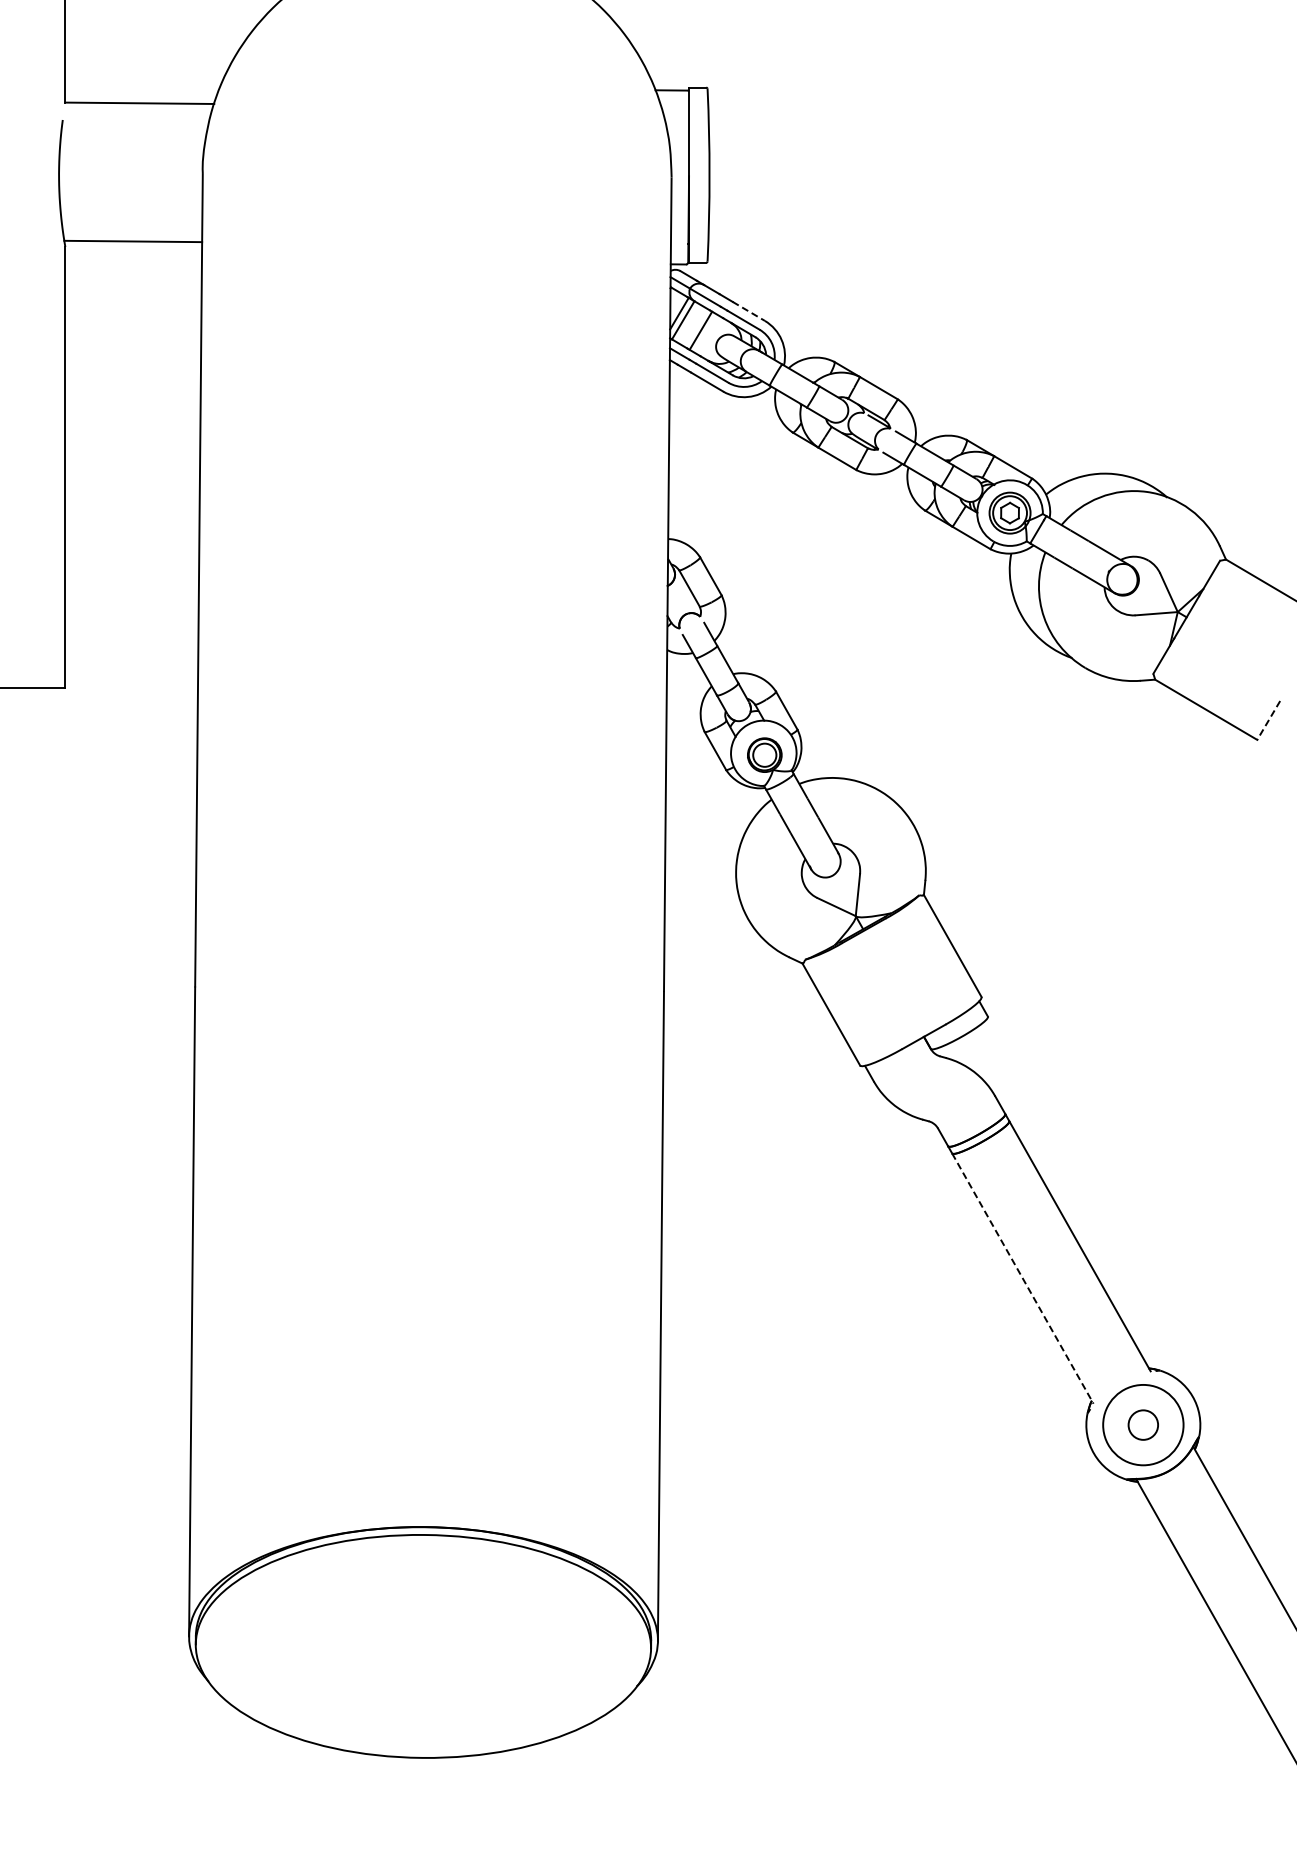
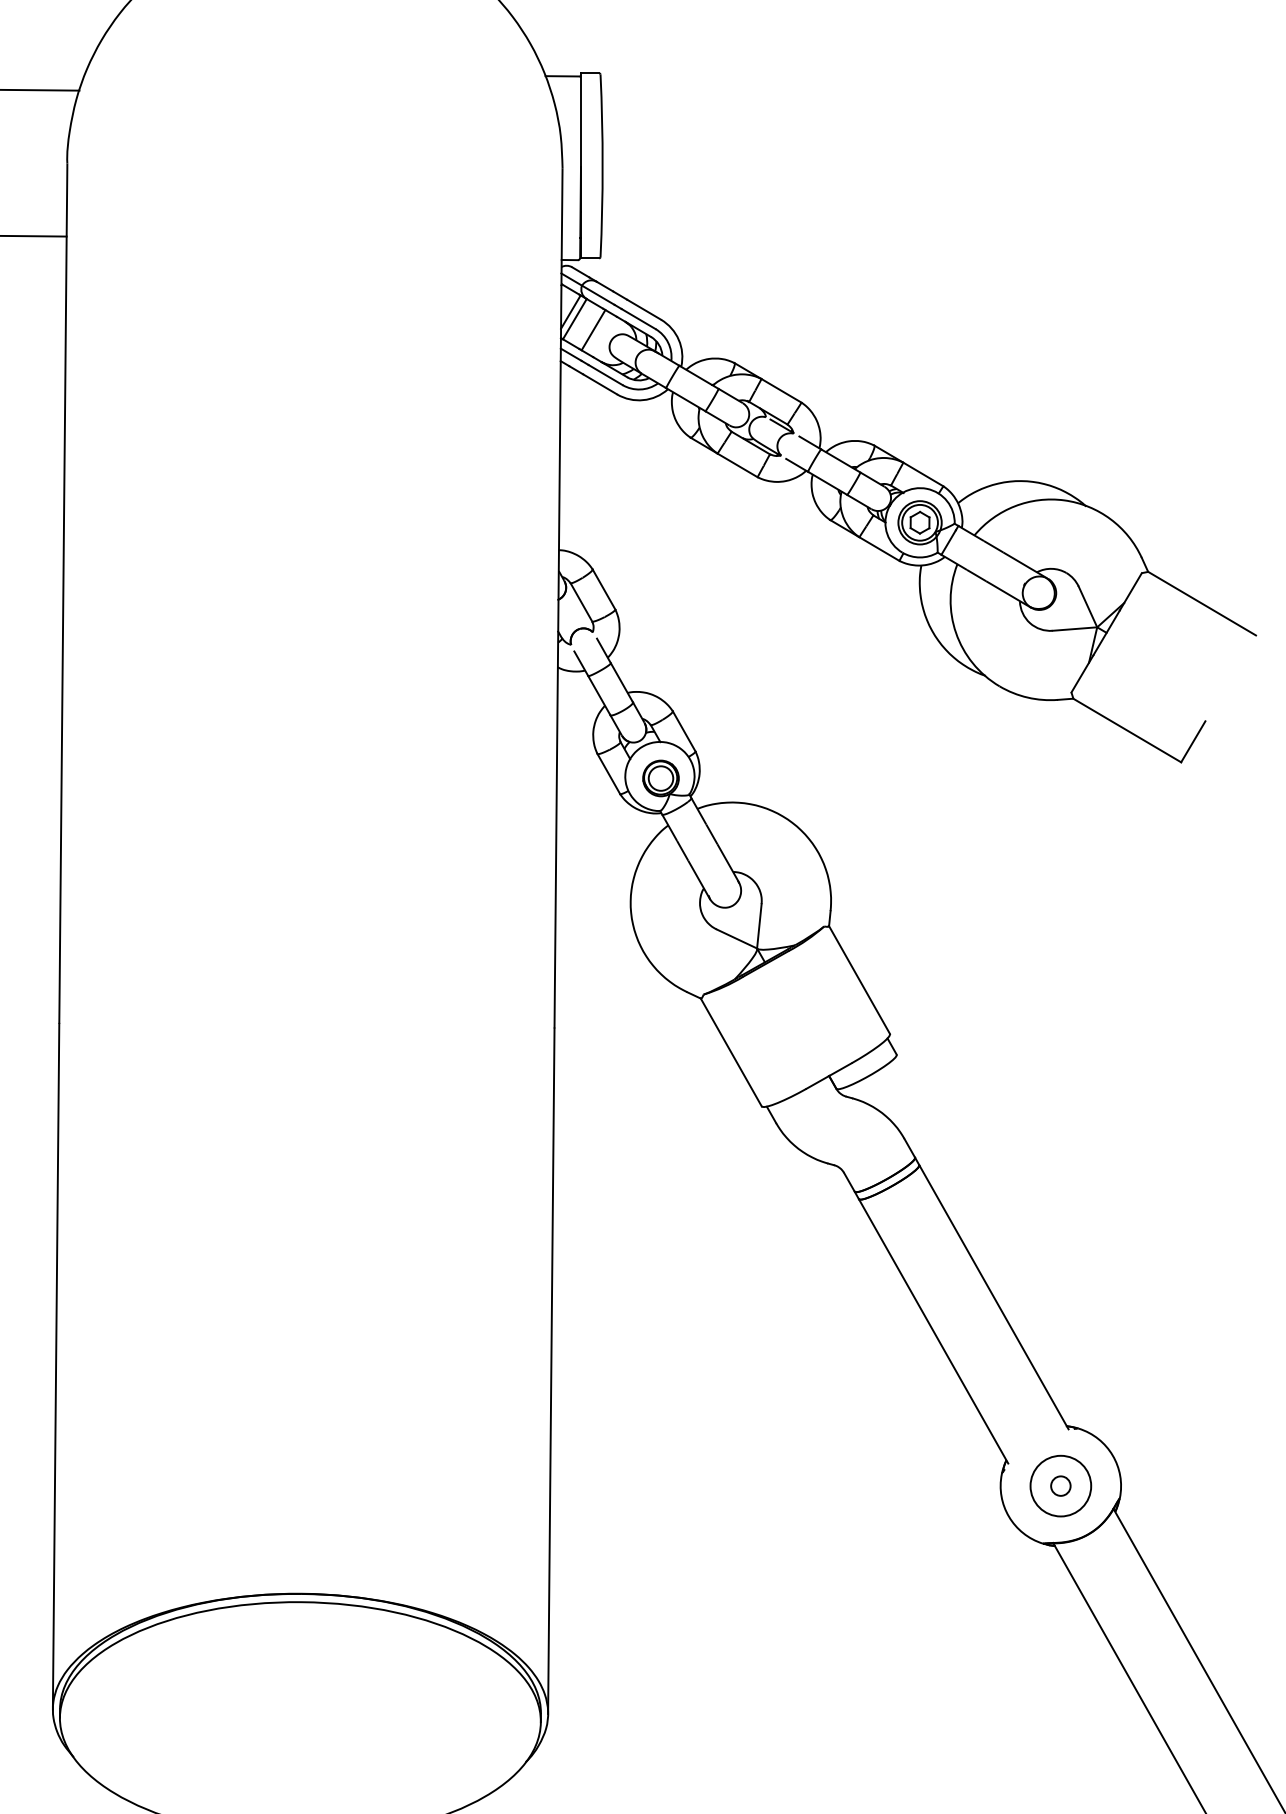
line: (748, 311) -> (643, 309), dashed -> solid
line: (1268, 720) -> (1193, 741), dashed -> solid
line: (1022, 1278) -> (933, 1331), dashed -> solid
circle: (1143, 1424) -> (1061, 1485), size x0.62
circle: (1143, 1424) -> (1061, 1485), size x0.71

